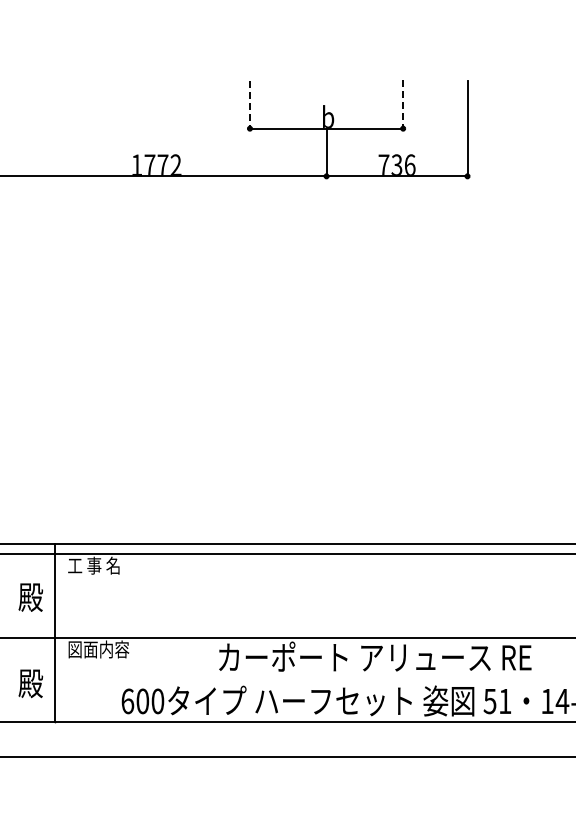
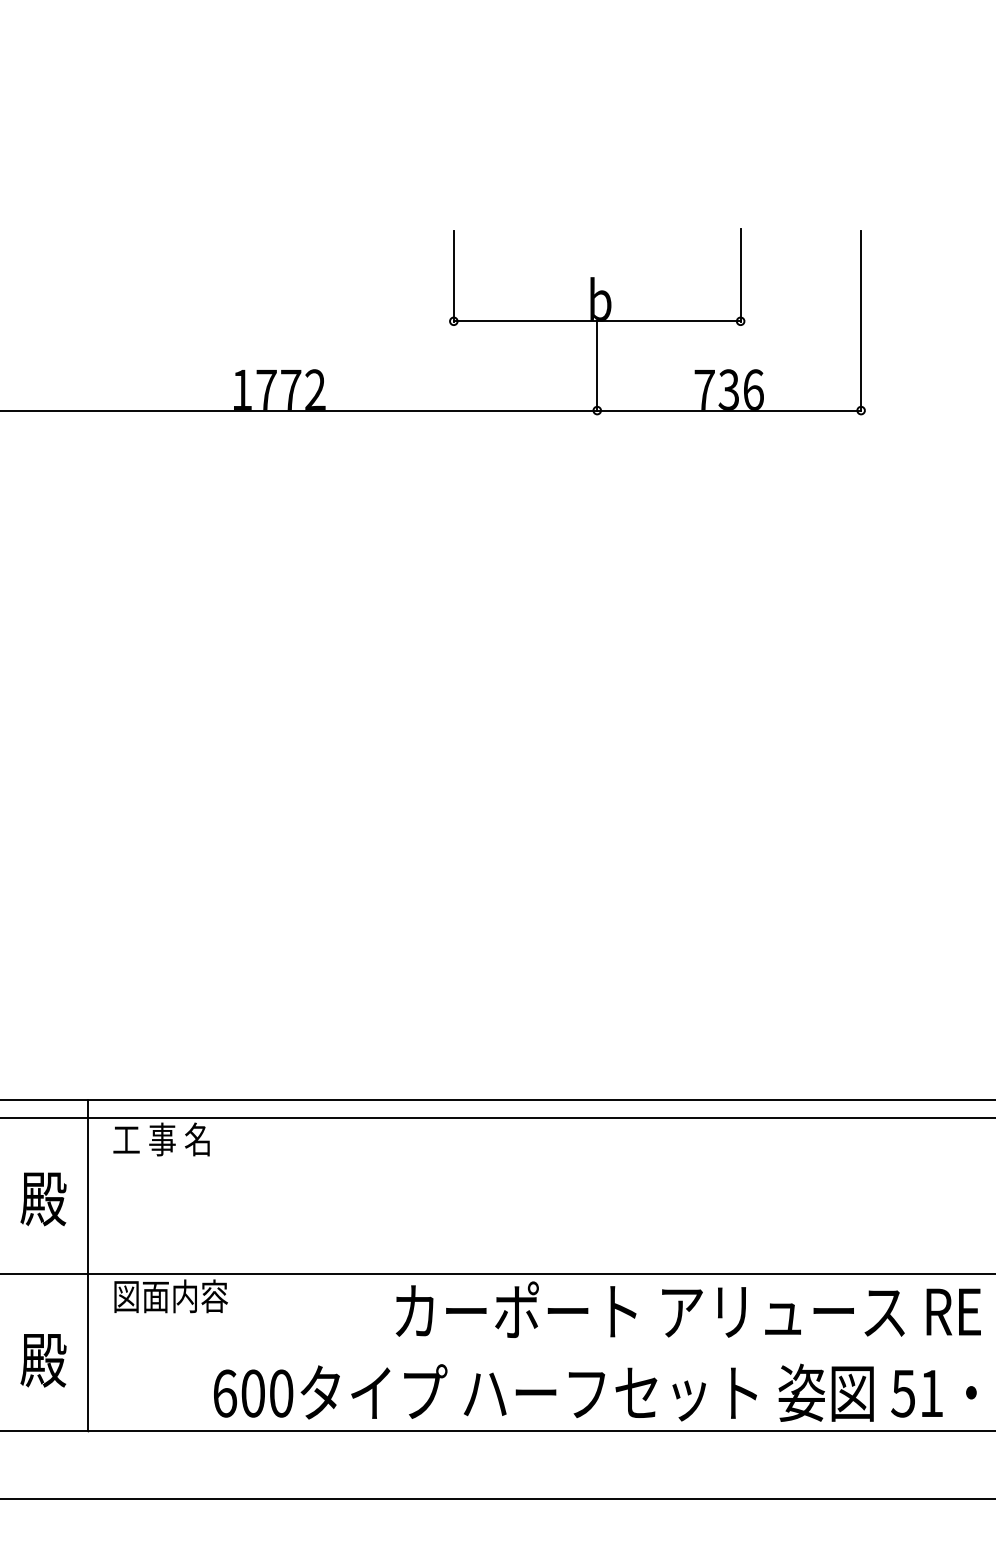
line: (403, 104) -> (741, 276), dashed -> solid
line: (249, 105) -> (452, 277), dashed -> solid

